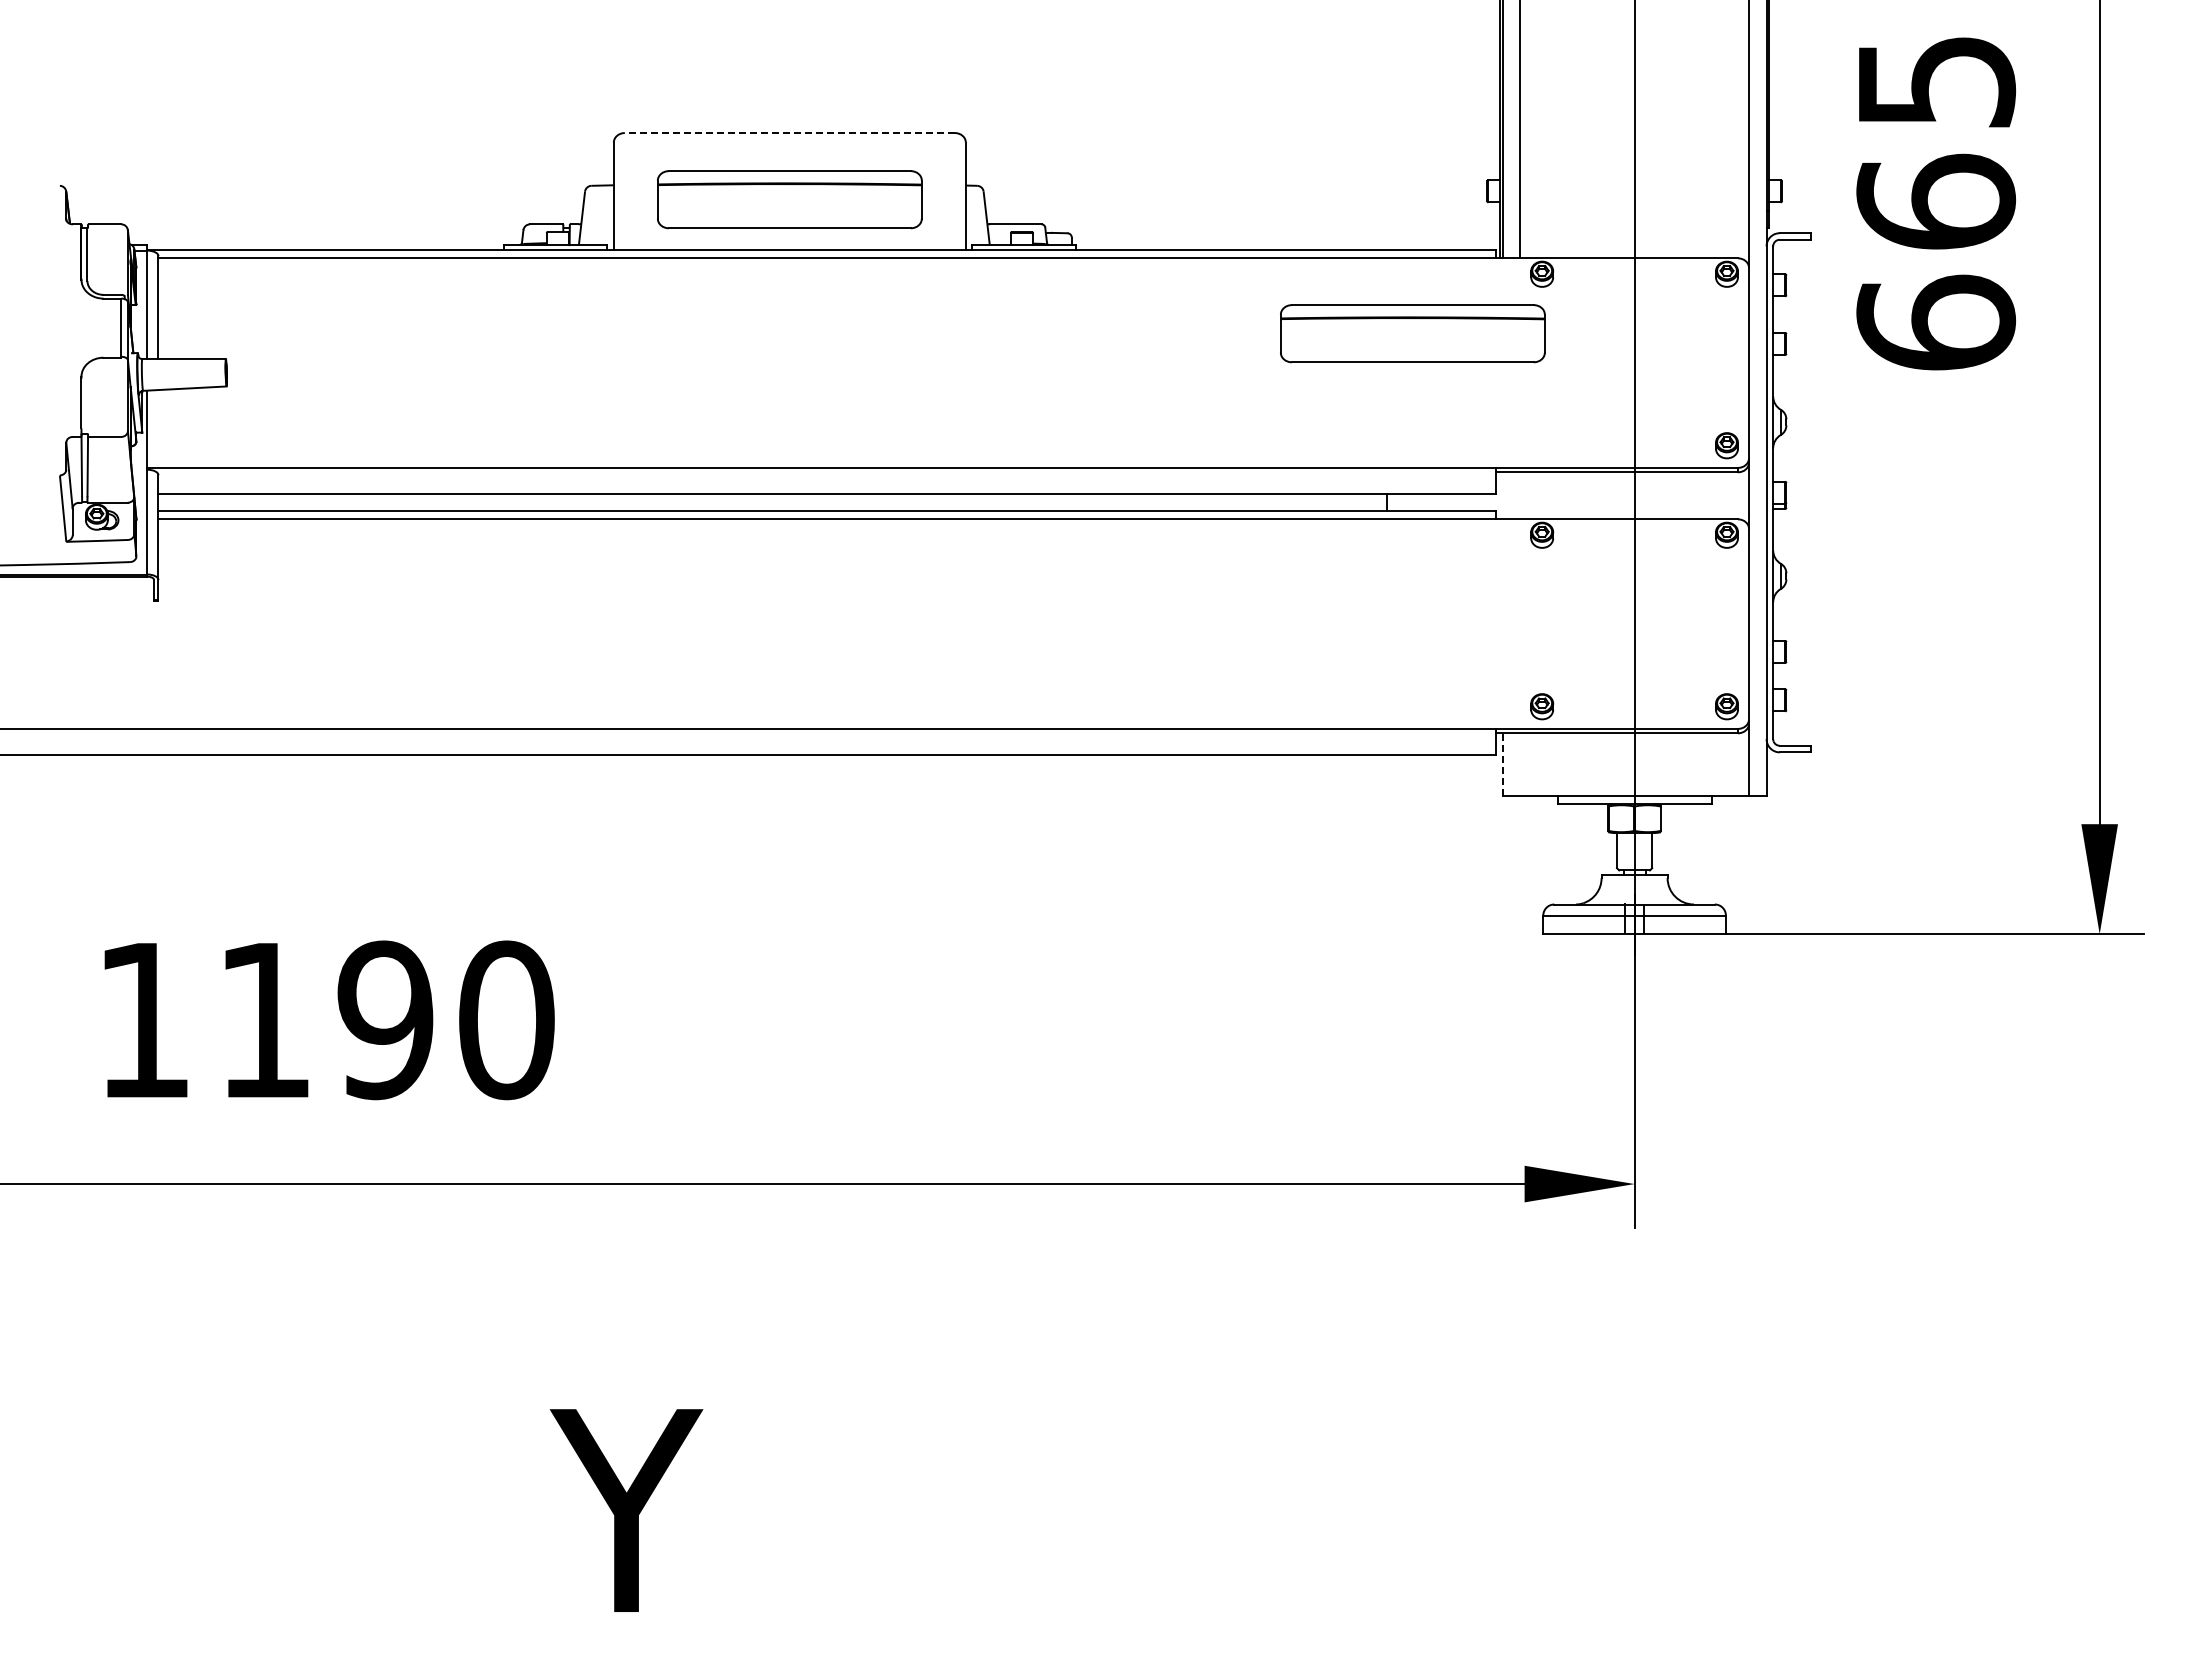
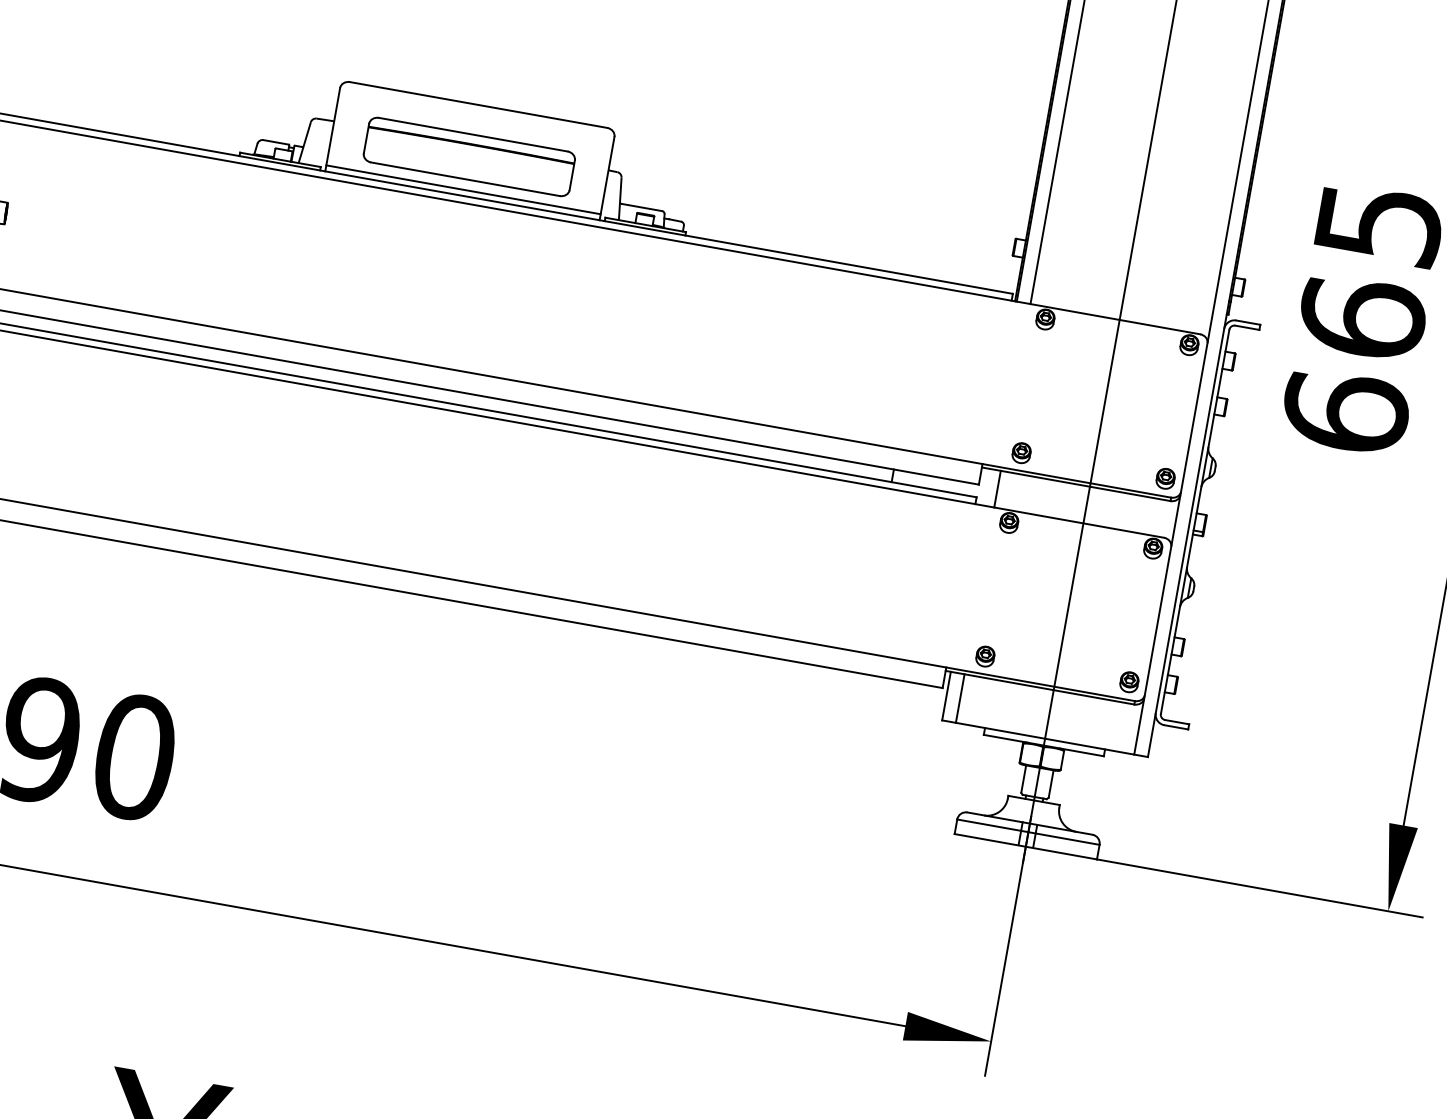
line: (789, 133) -> (478, 105), dashed -> solid
line: (789, 241) -> (463, 189), added
part: (1412, 333) -> (936, 347), removed
part: (1542, 445) -> (1021, 453), added
line: (1520, 495) -> (997, 488), added
line: (1502, 763) -> (946, 695), dashed -> solid
line: (1520, 764) -> (960, 698), added

